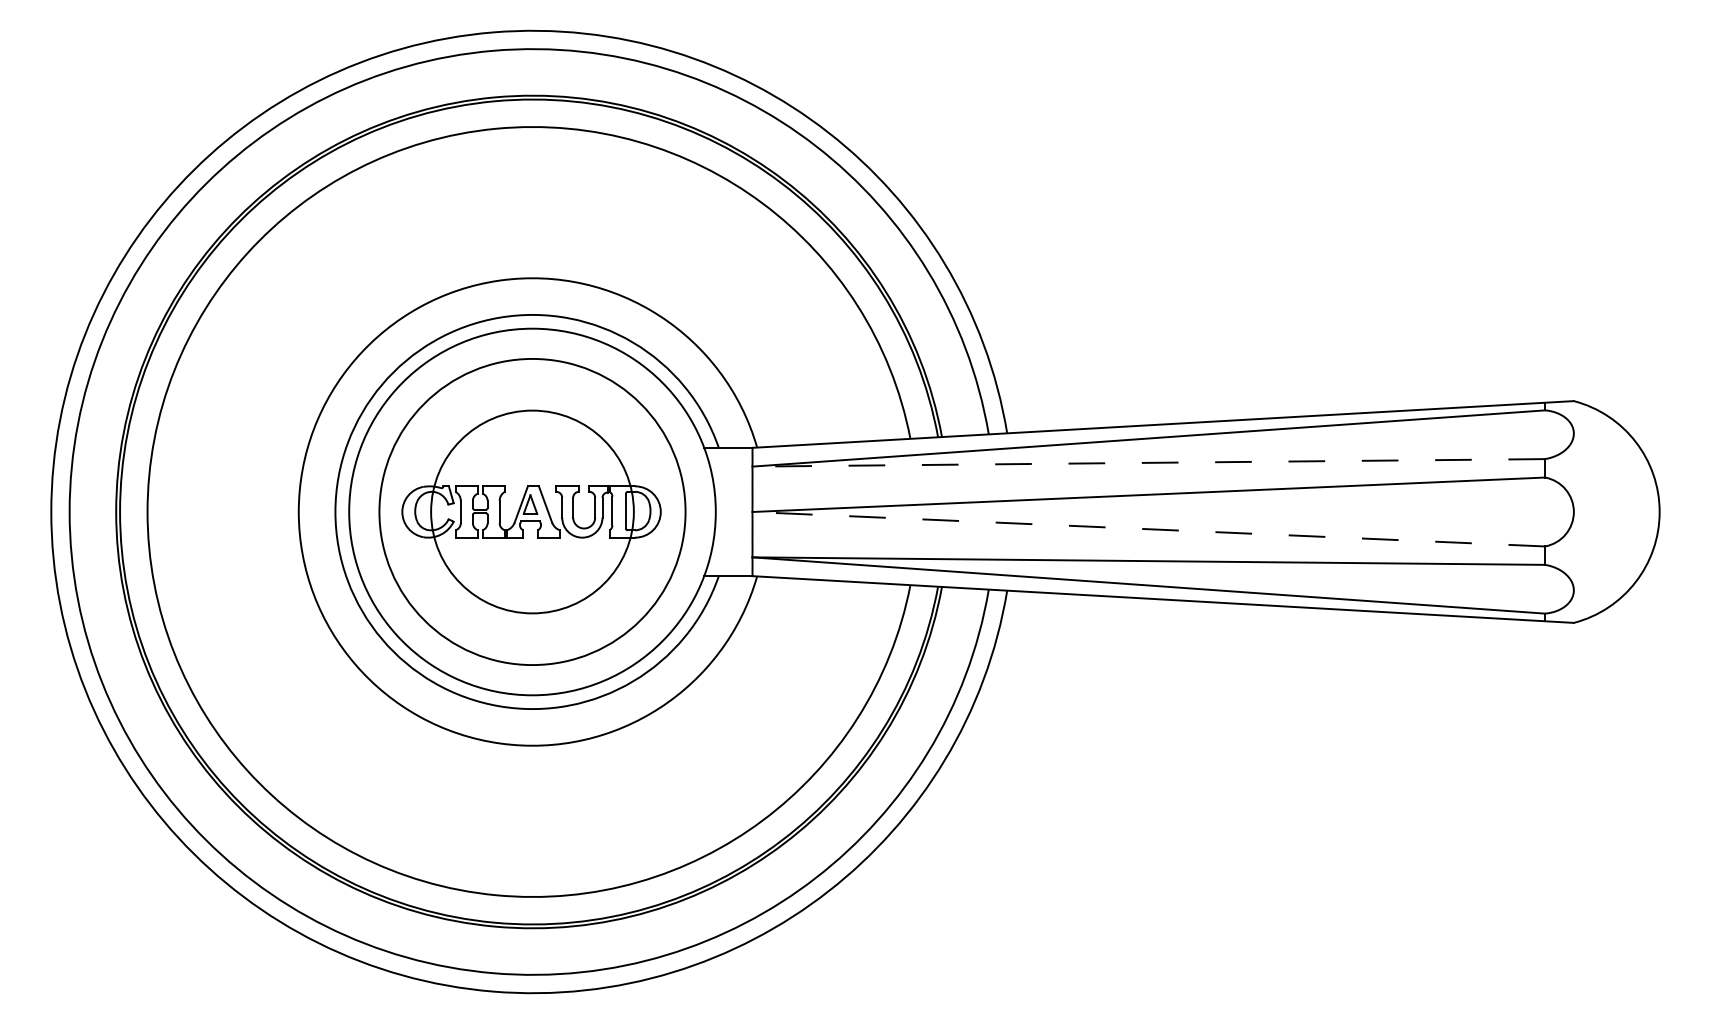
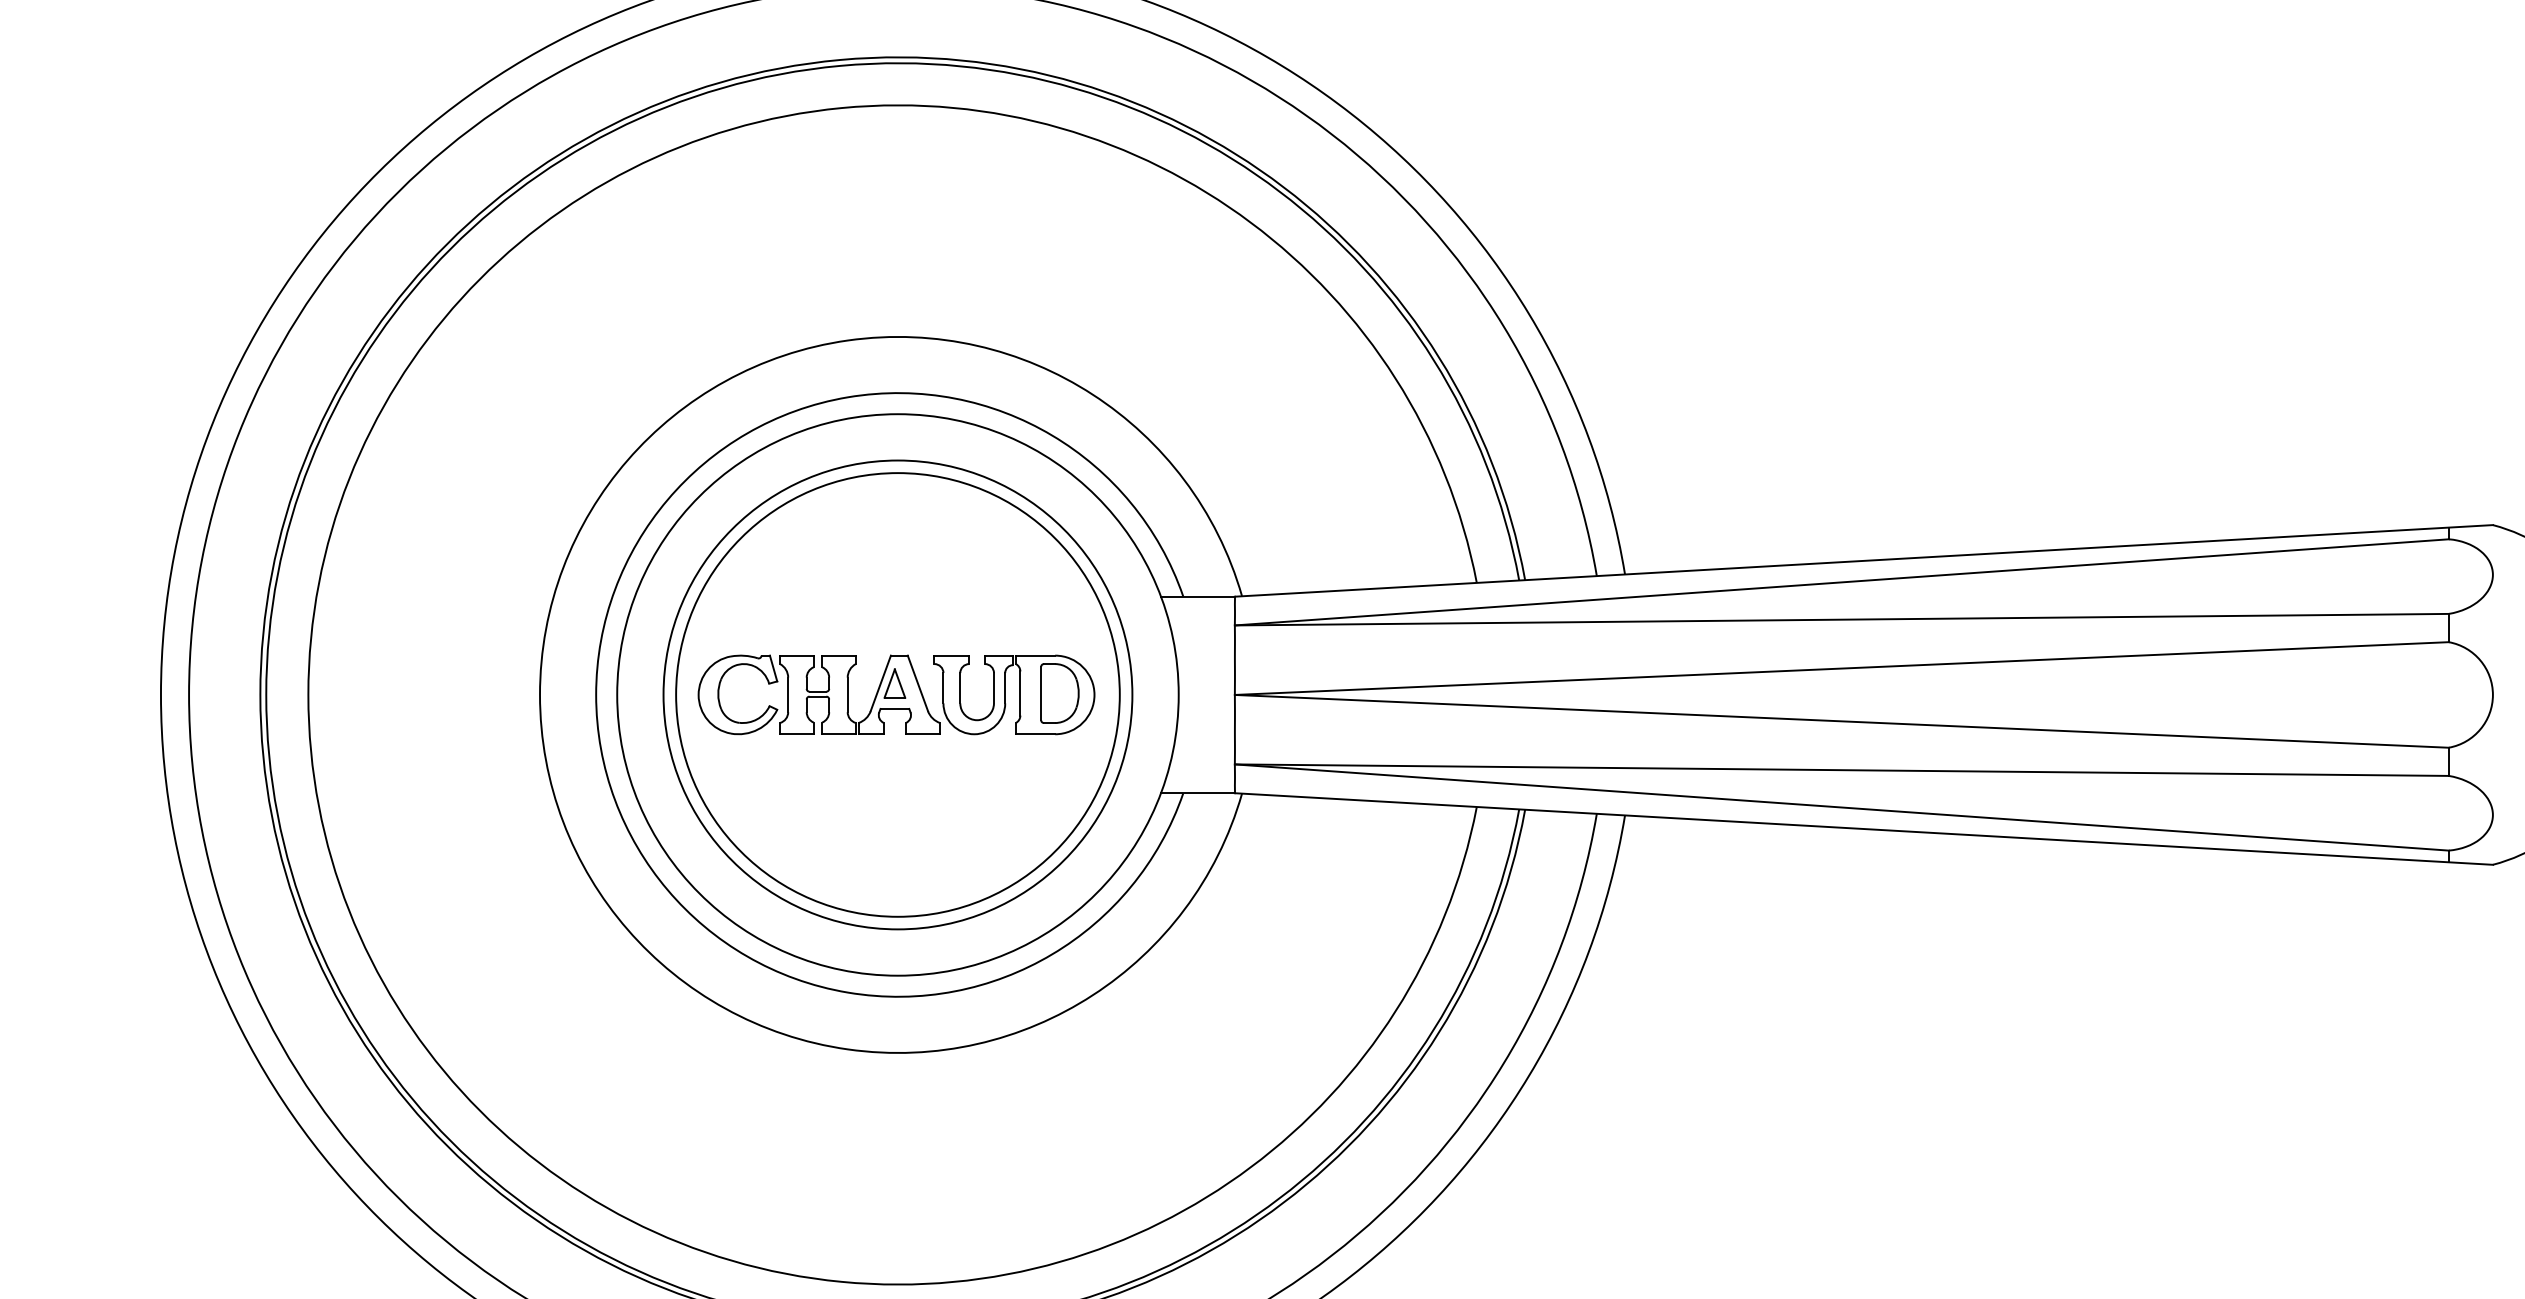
line: (1148, 462) -> (1841, 619), dashed -> solid
circle: (532, 511) -> (897, 694), size x1.43
line: (1148, 529) -> (1841, 721), dashed -> solid

